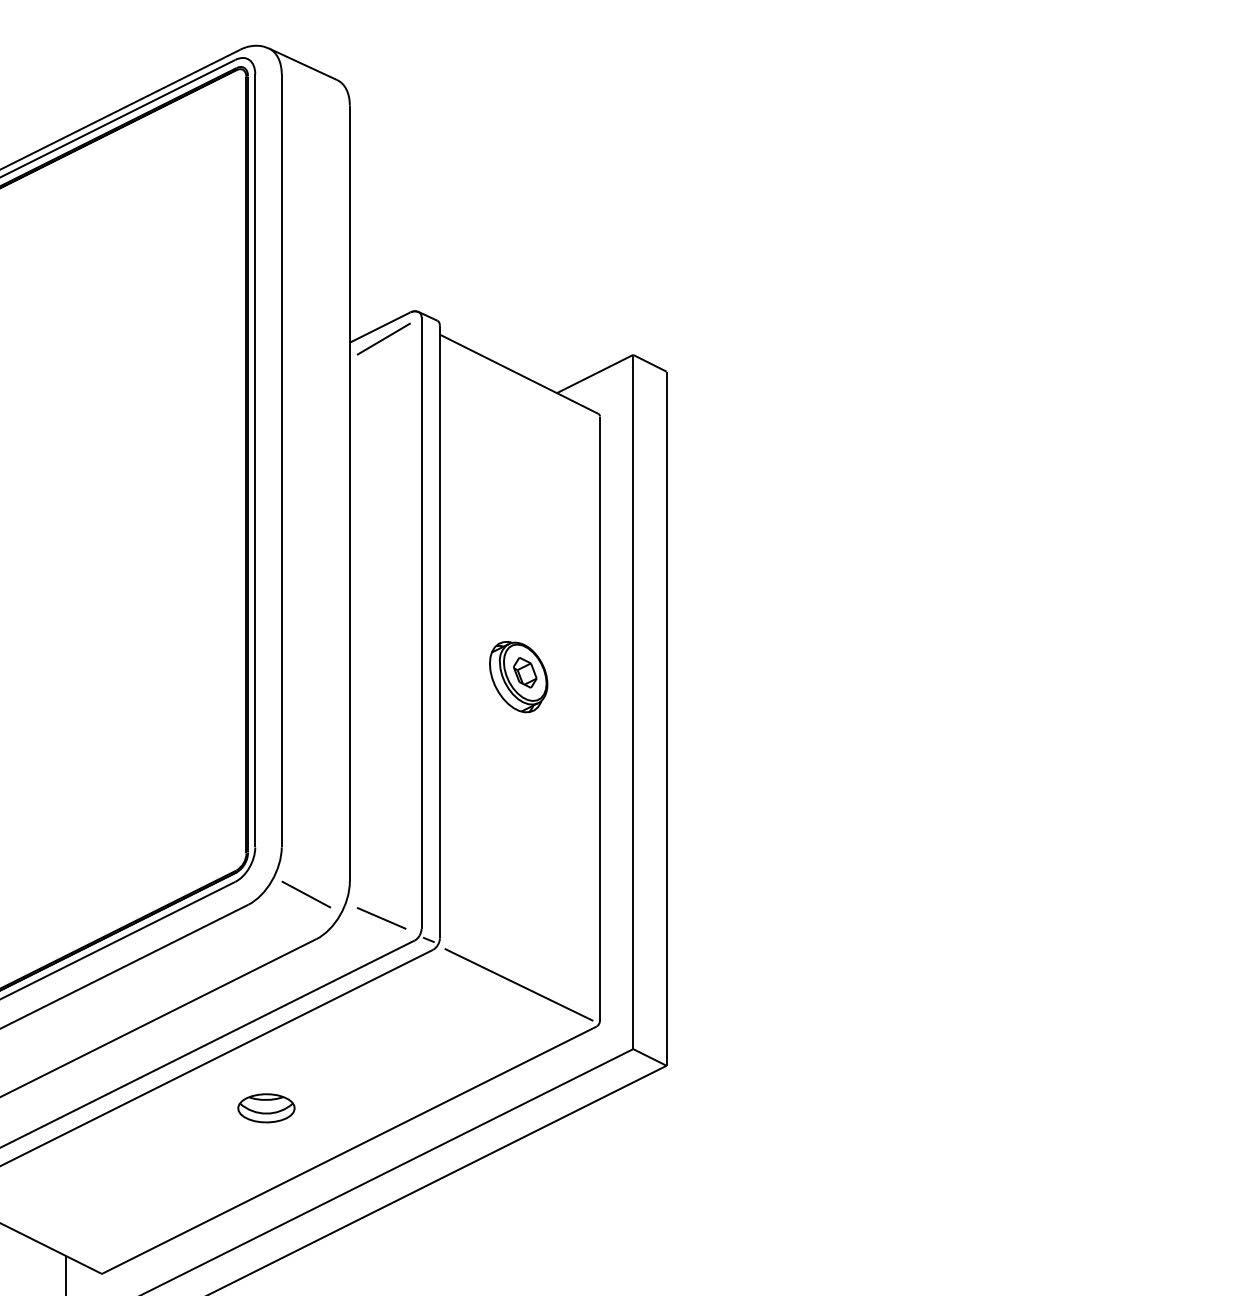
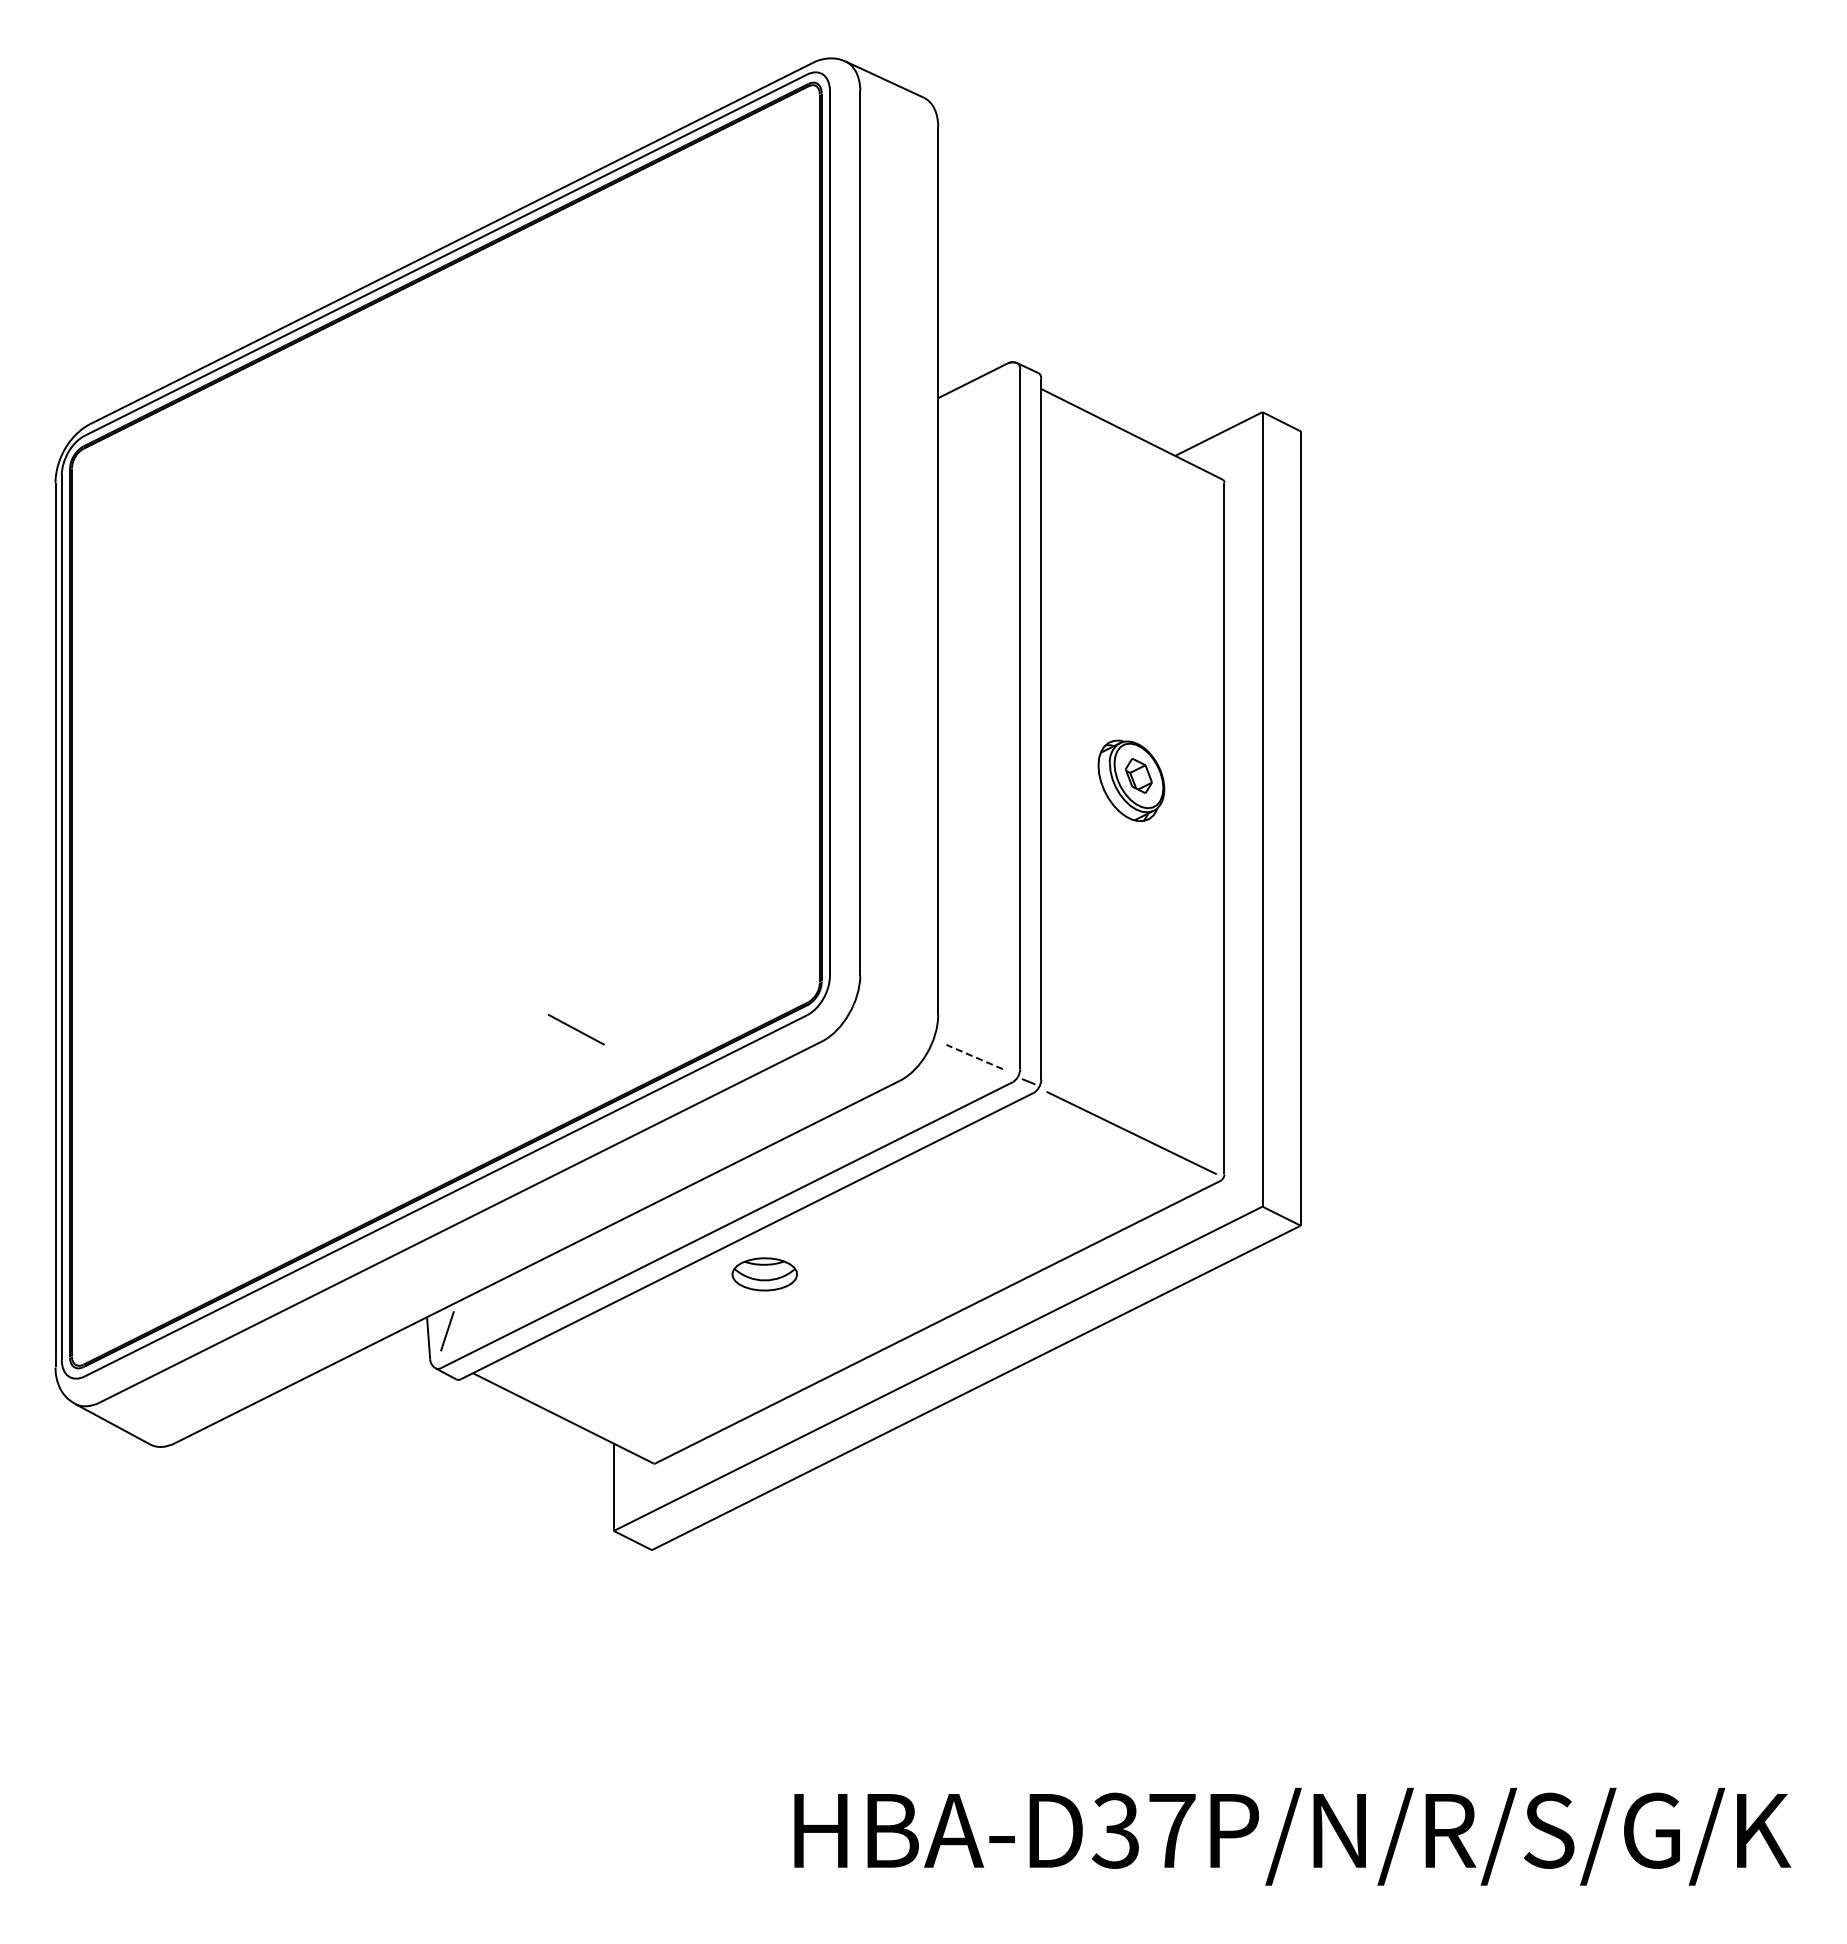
line: (384, 338) -> (977, 393), removed
line: (306, 894) -> (576, 1029), moved
line: (381, 918) -> (974, 1057), solid -> dashed
part: (266, 1108) -> (764, 1274), moved

